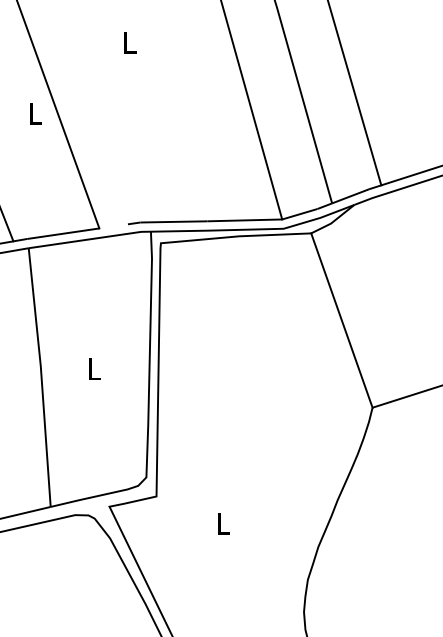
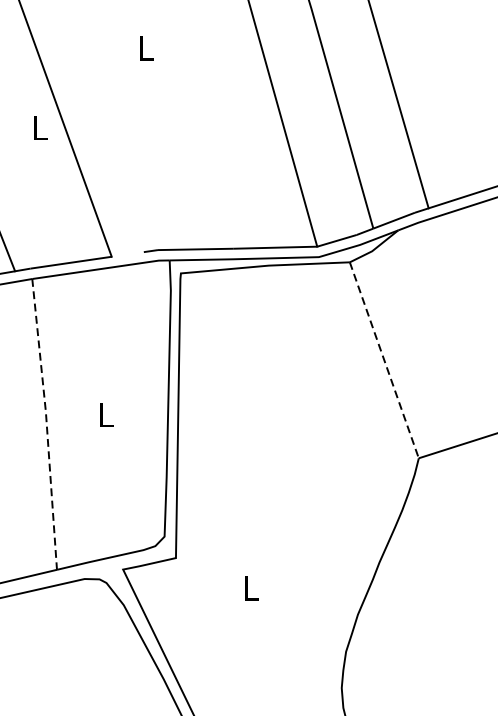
line: (342, 321) -> (385, 361), solid -> dashed
line: (41, 377) -> (46, 424), solid -> dashed

